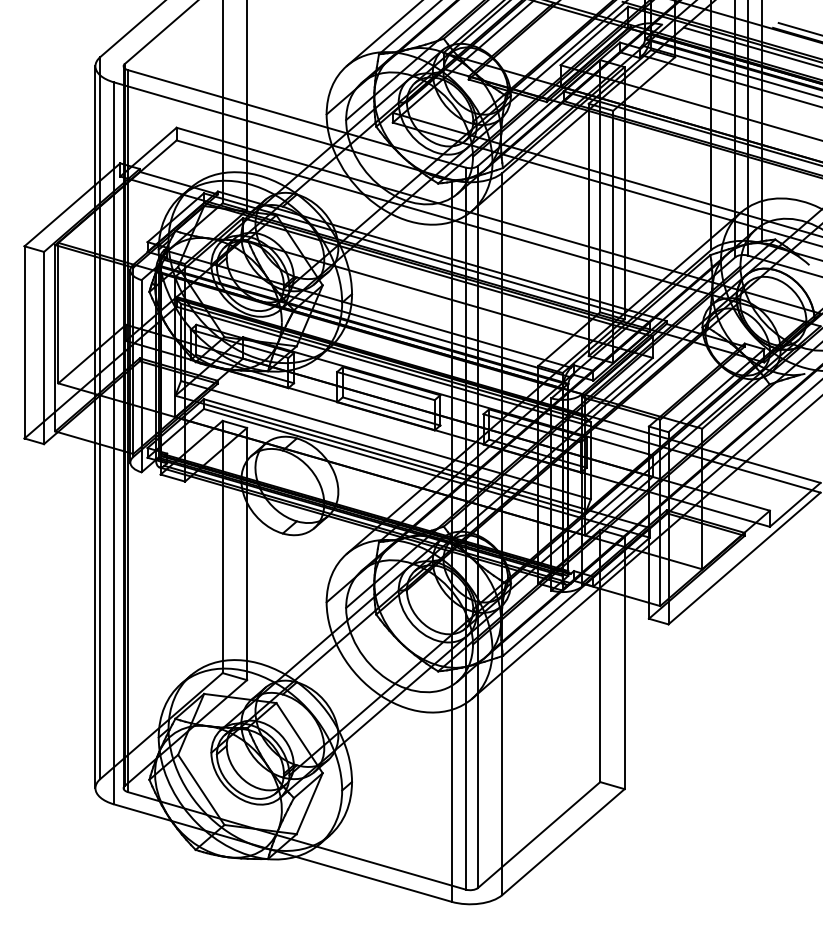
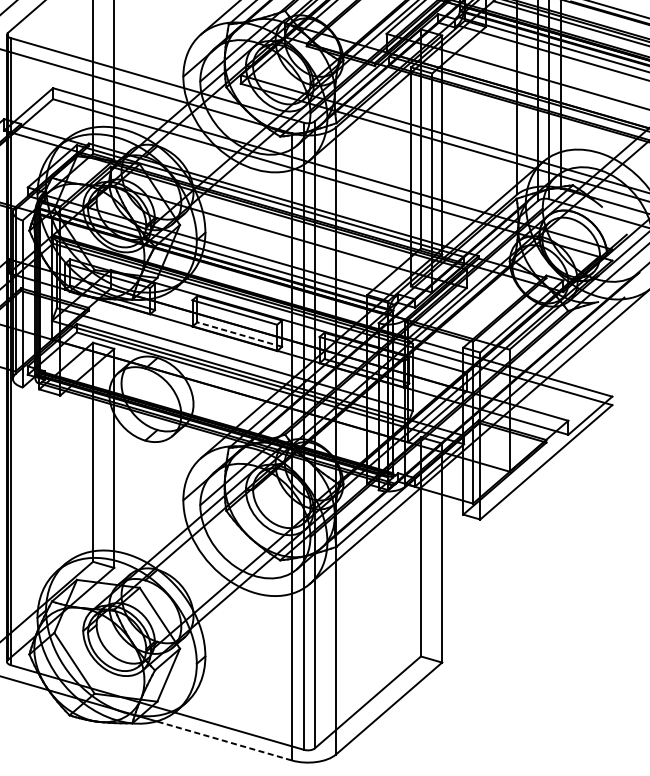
line: (391, 411) -> (239, 334), solid -> dashed
line: (373, 879) -> (224, 741), solid -> dashed

